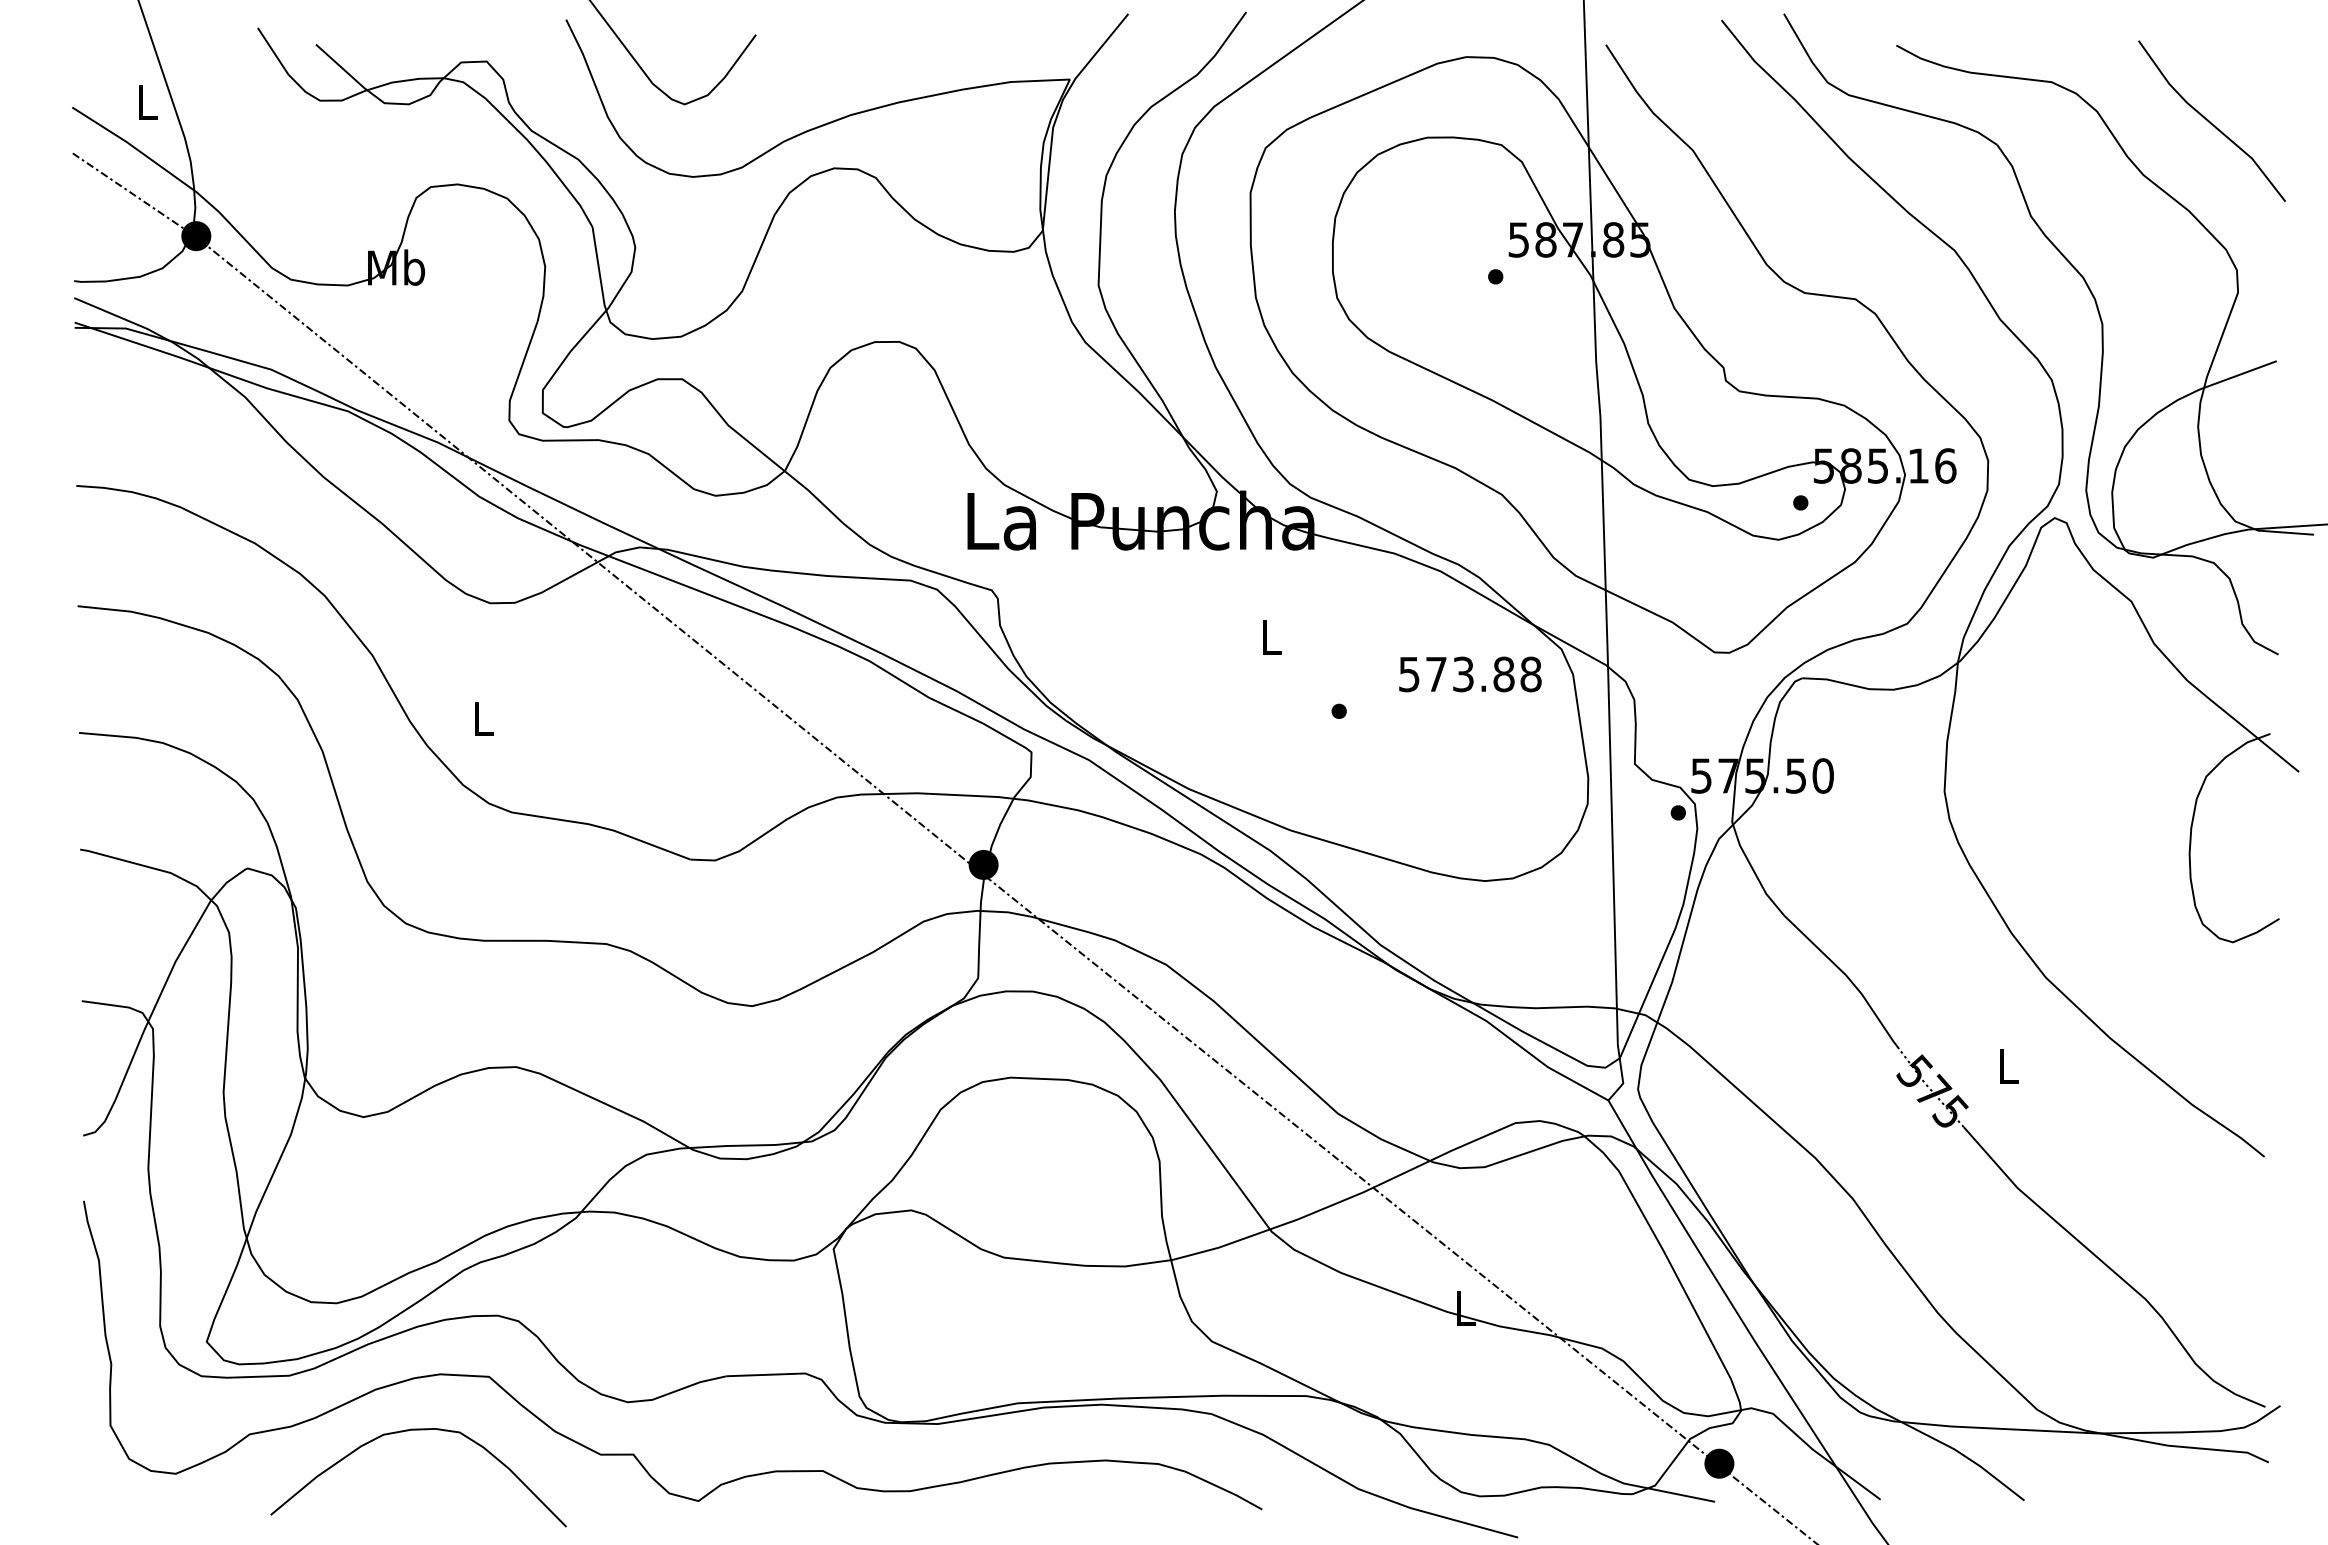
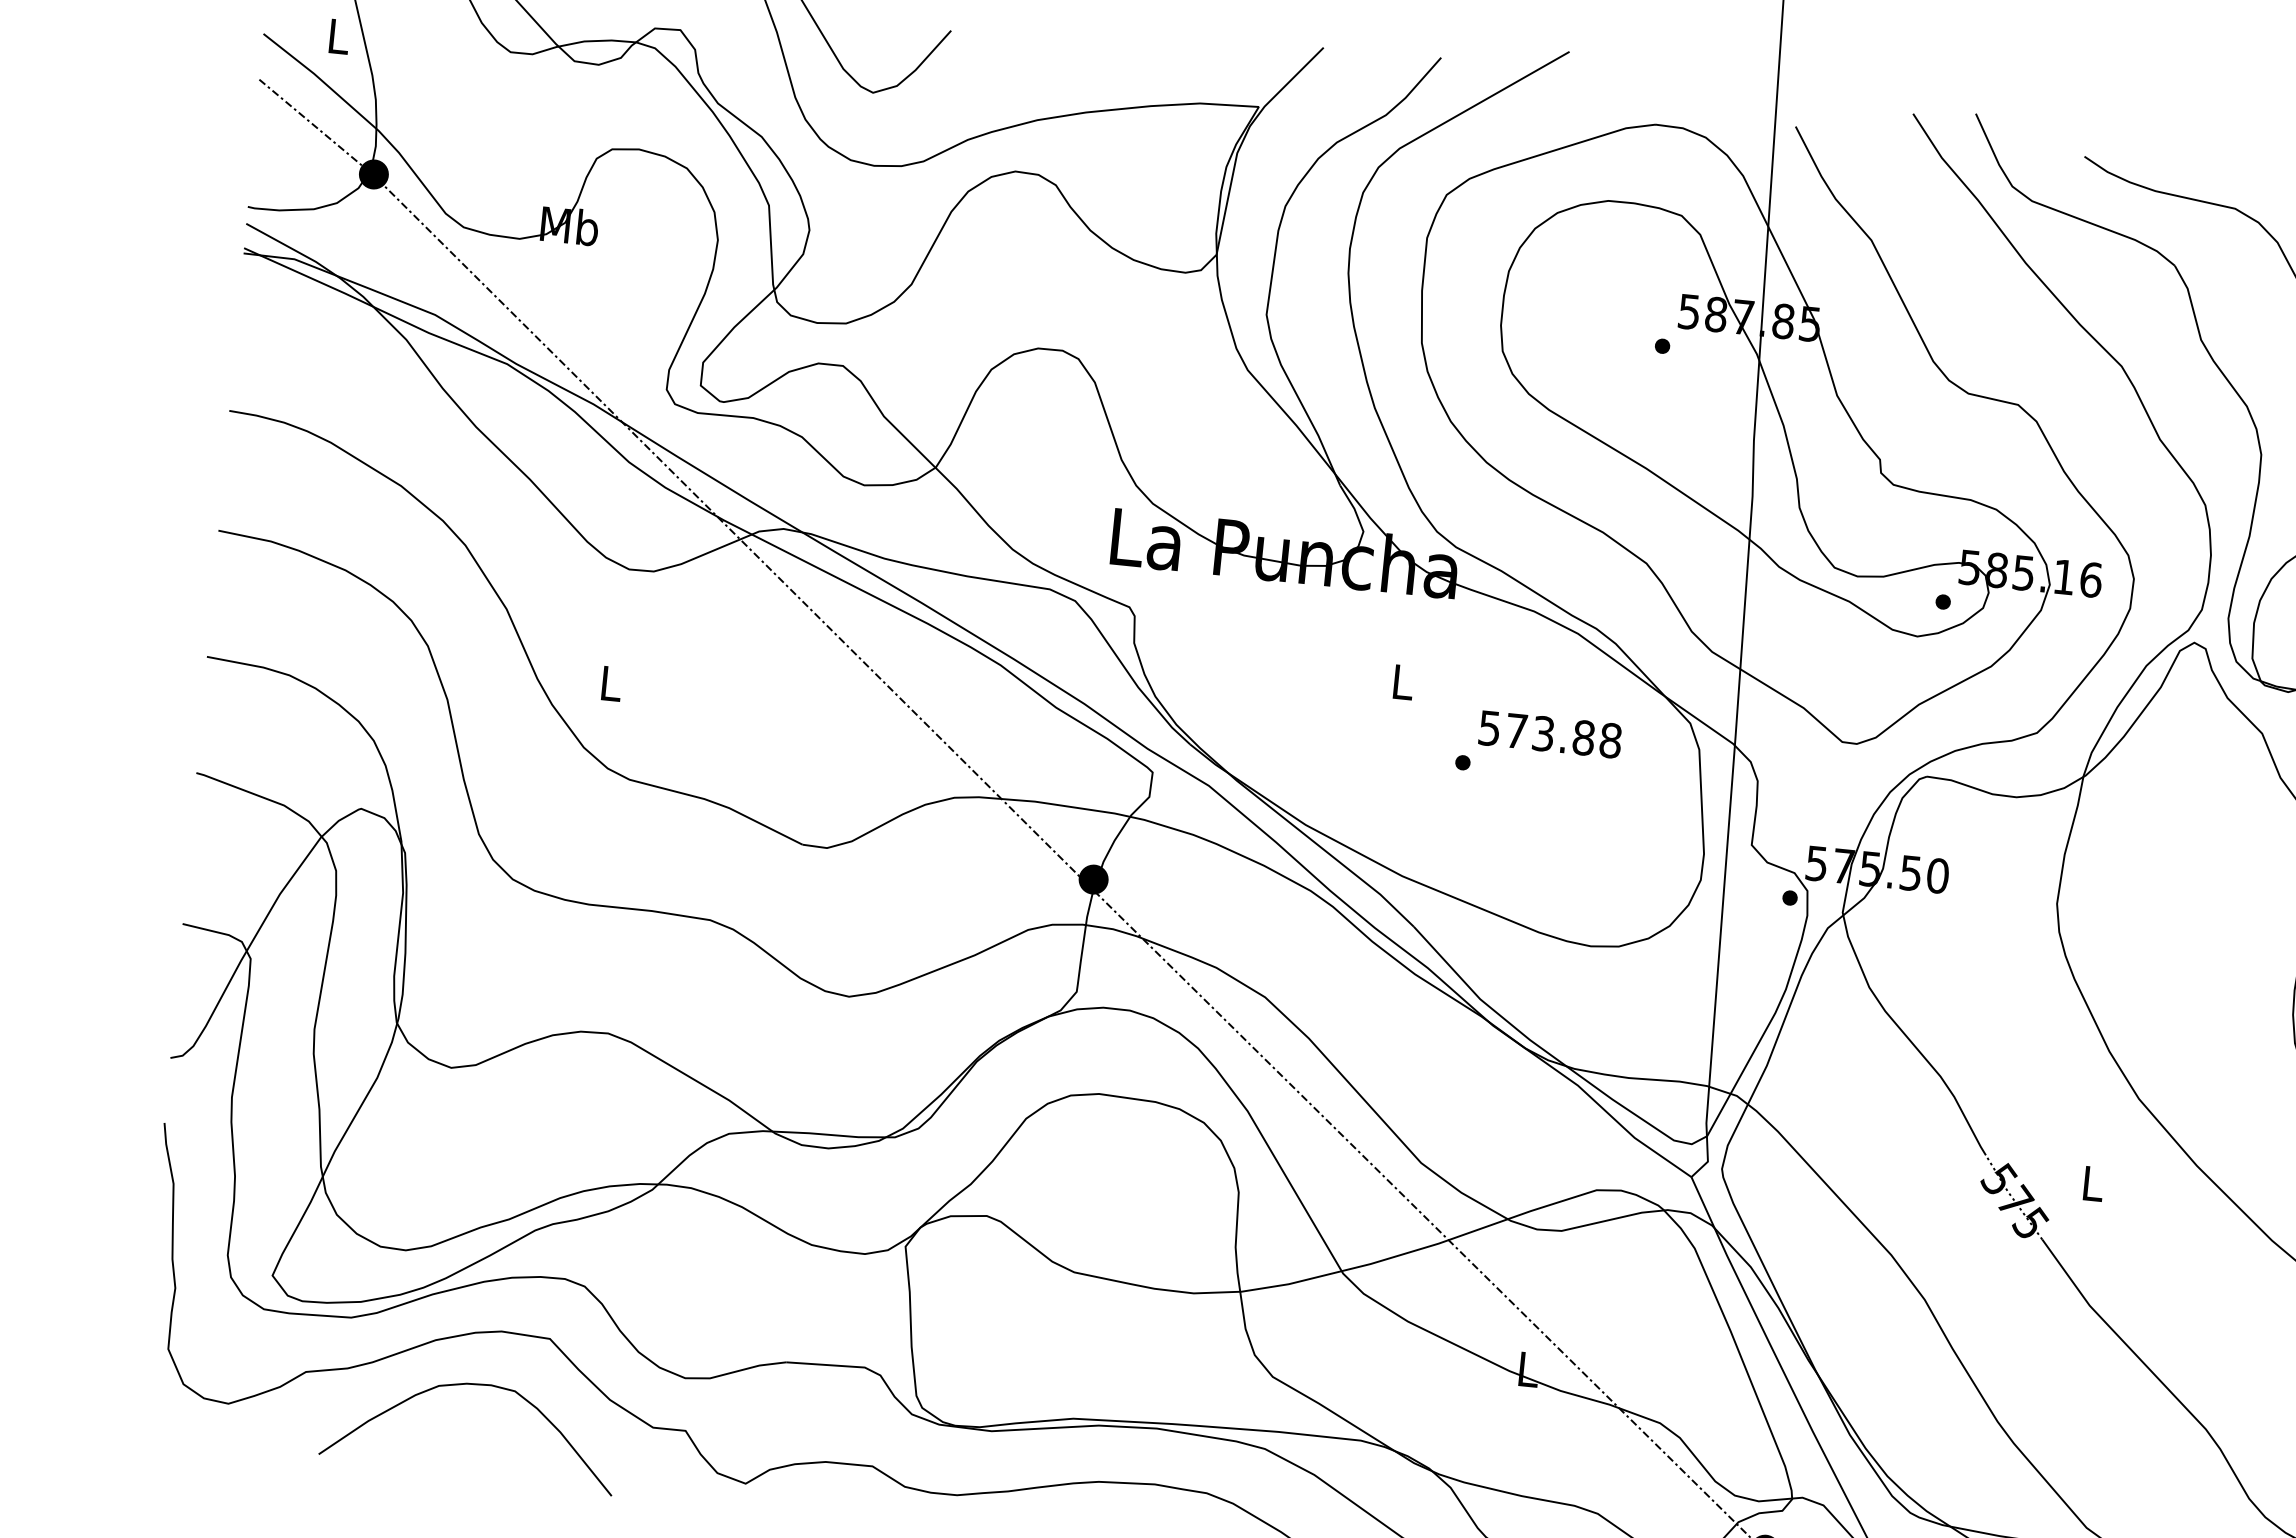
text: (1470, 674) -> (1550, 734), moved

